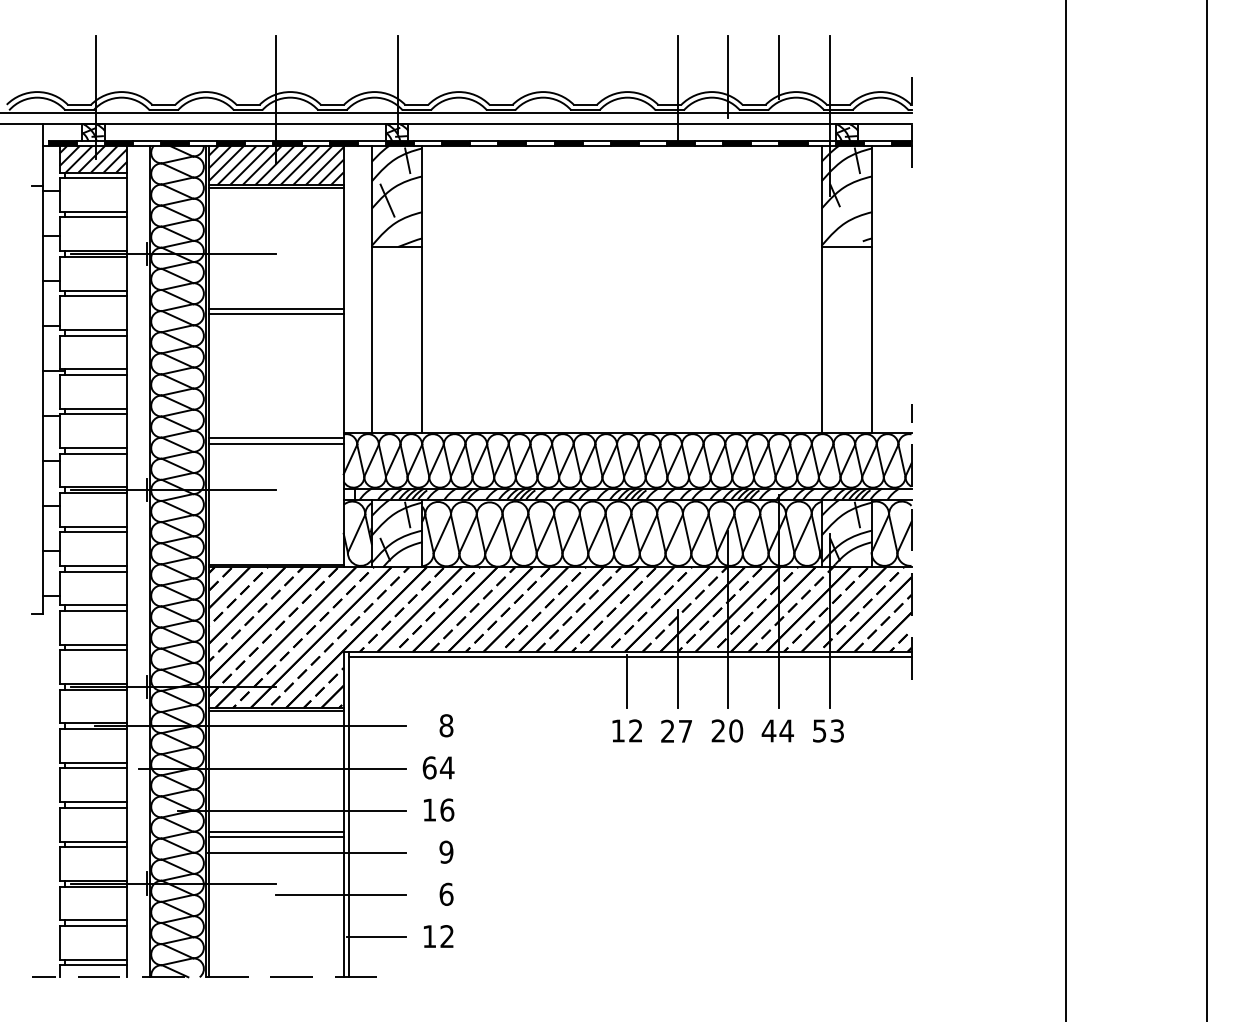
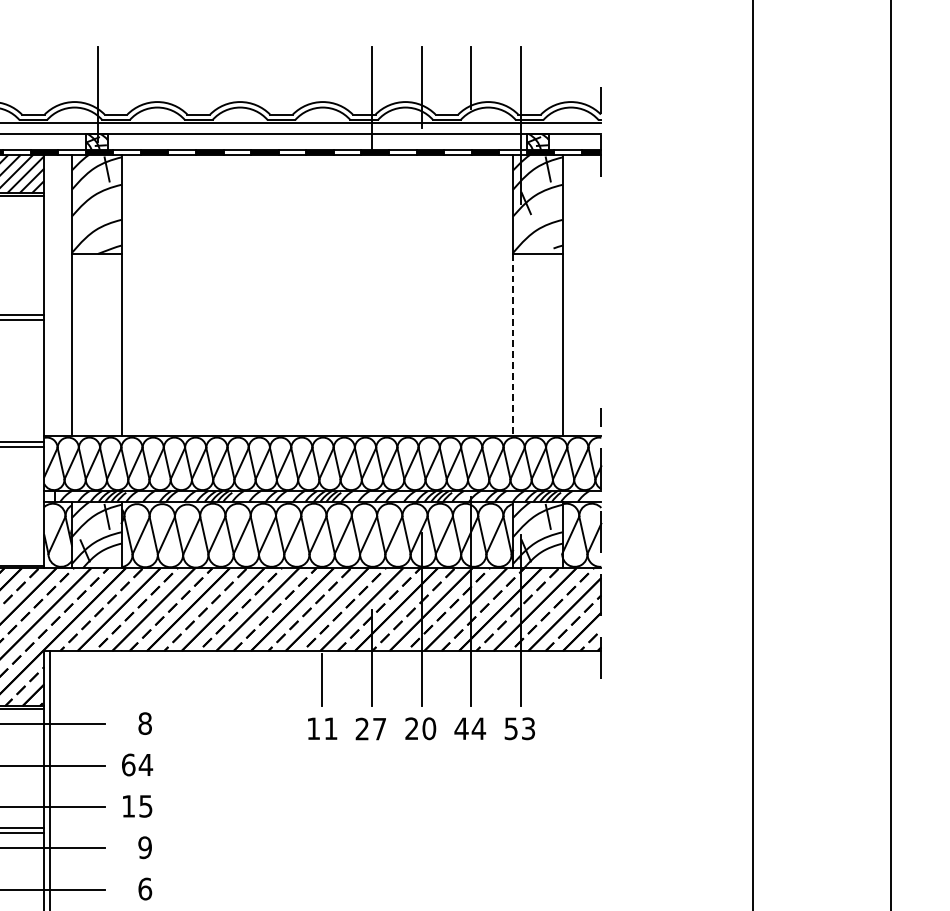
line: (387, 200) -> (87, 208), removed
line: (821, 339) -> (513, 344), solid -> dashed
line: (630, 657) -> (325, 656), removed
text: (635, 730) -> (330, 728), 12 -> 11
text: (447, 809) -> (146, 805), 16 -> 15

